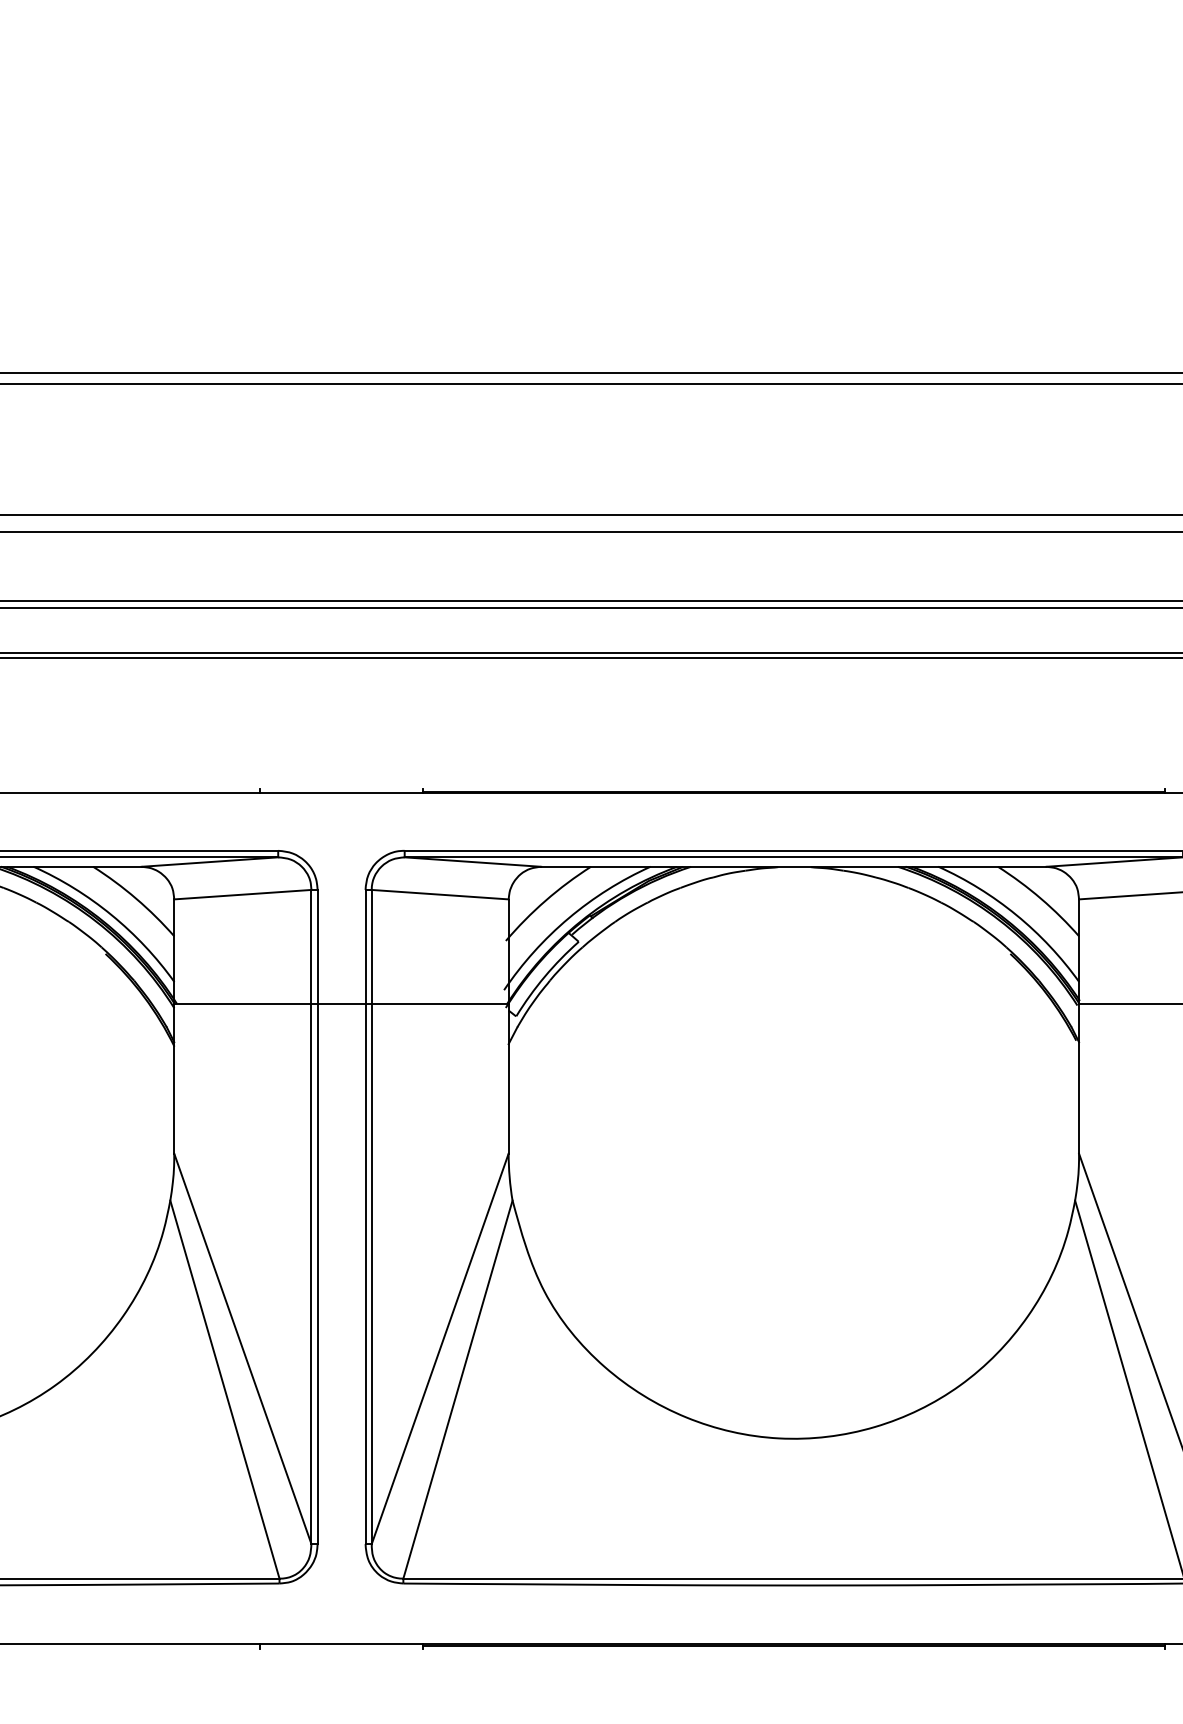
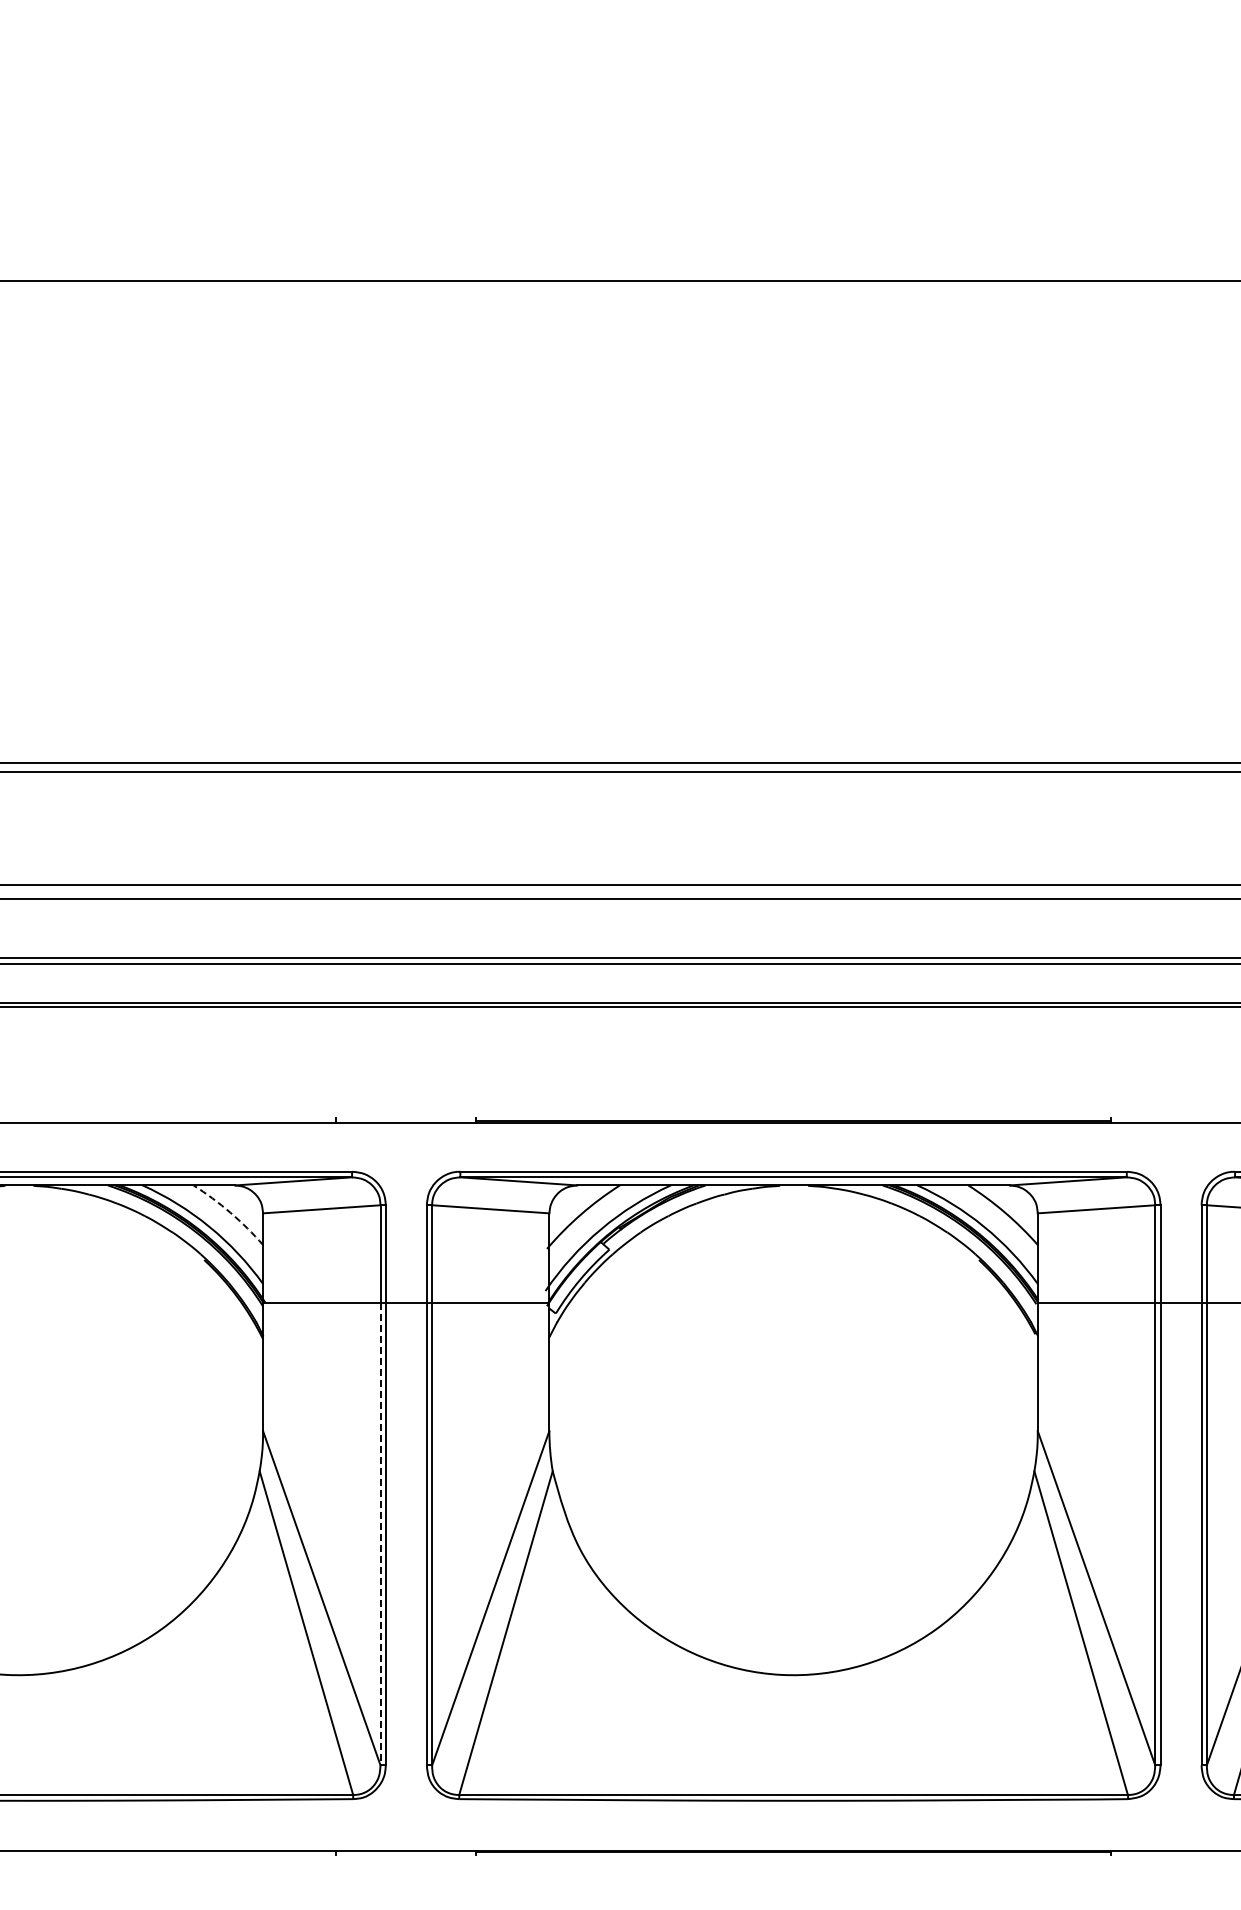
arc: (136, 898) -> (230, 1212), solid -> dashed
line: (311, 1274) -> (380, 1534), solid -> dashed

